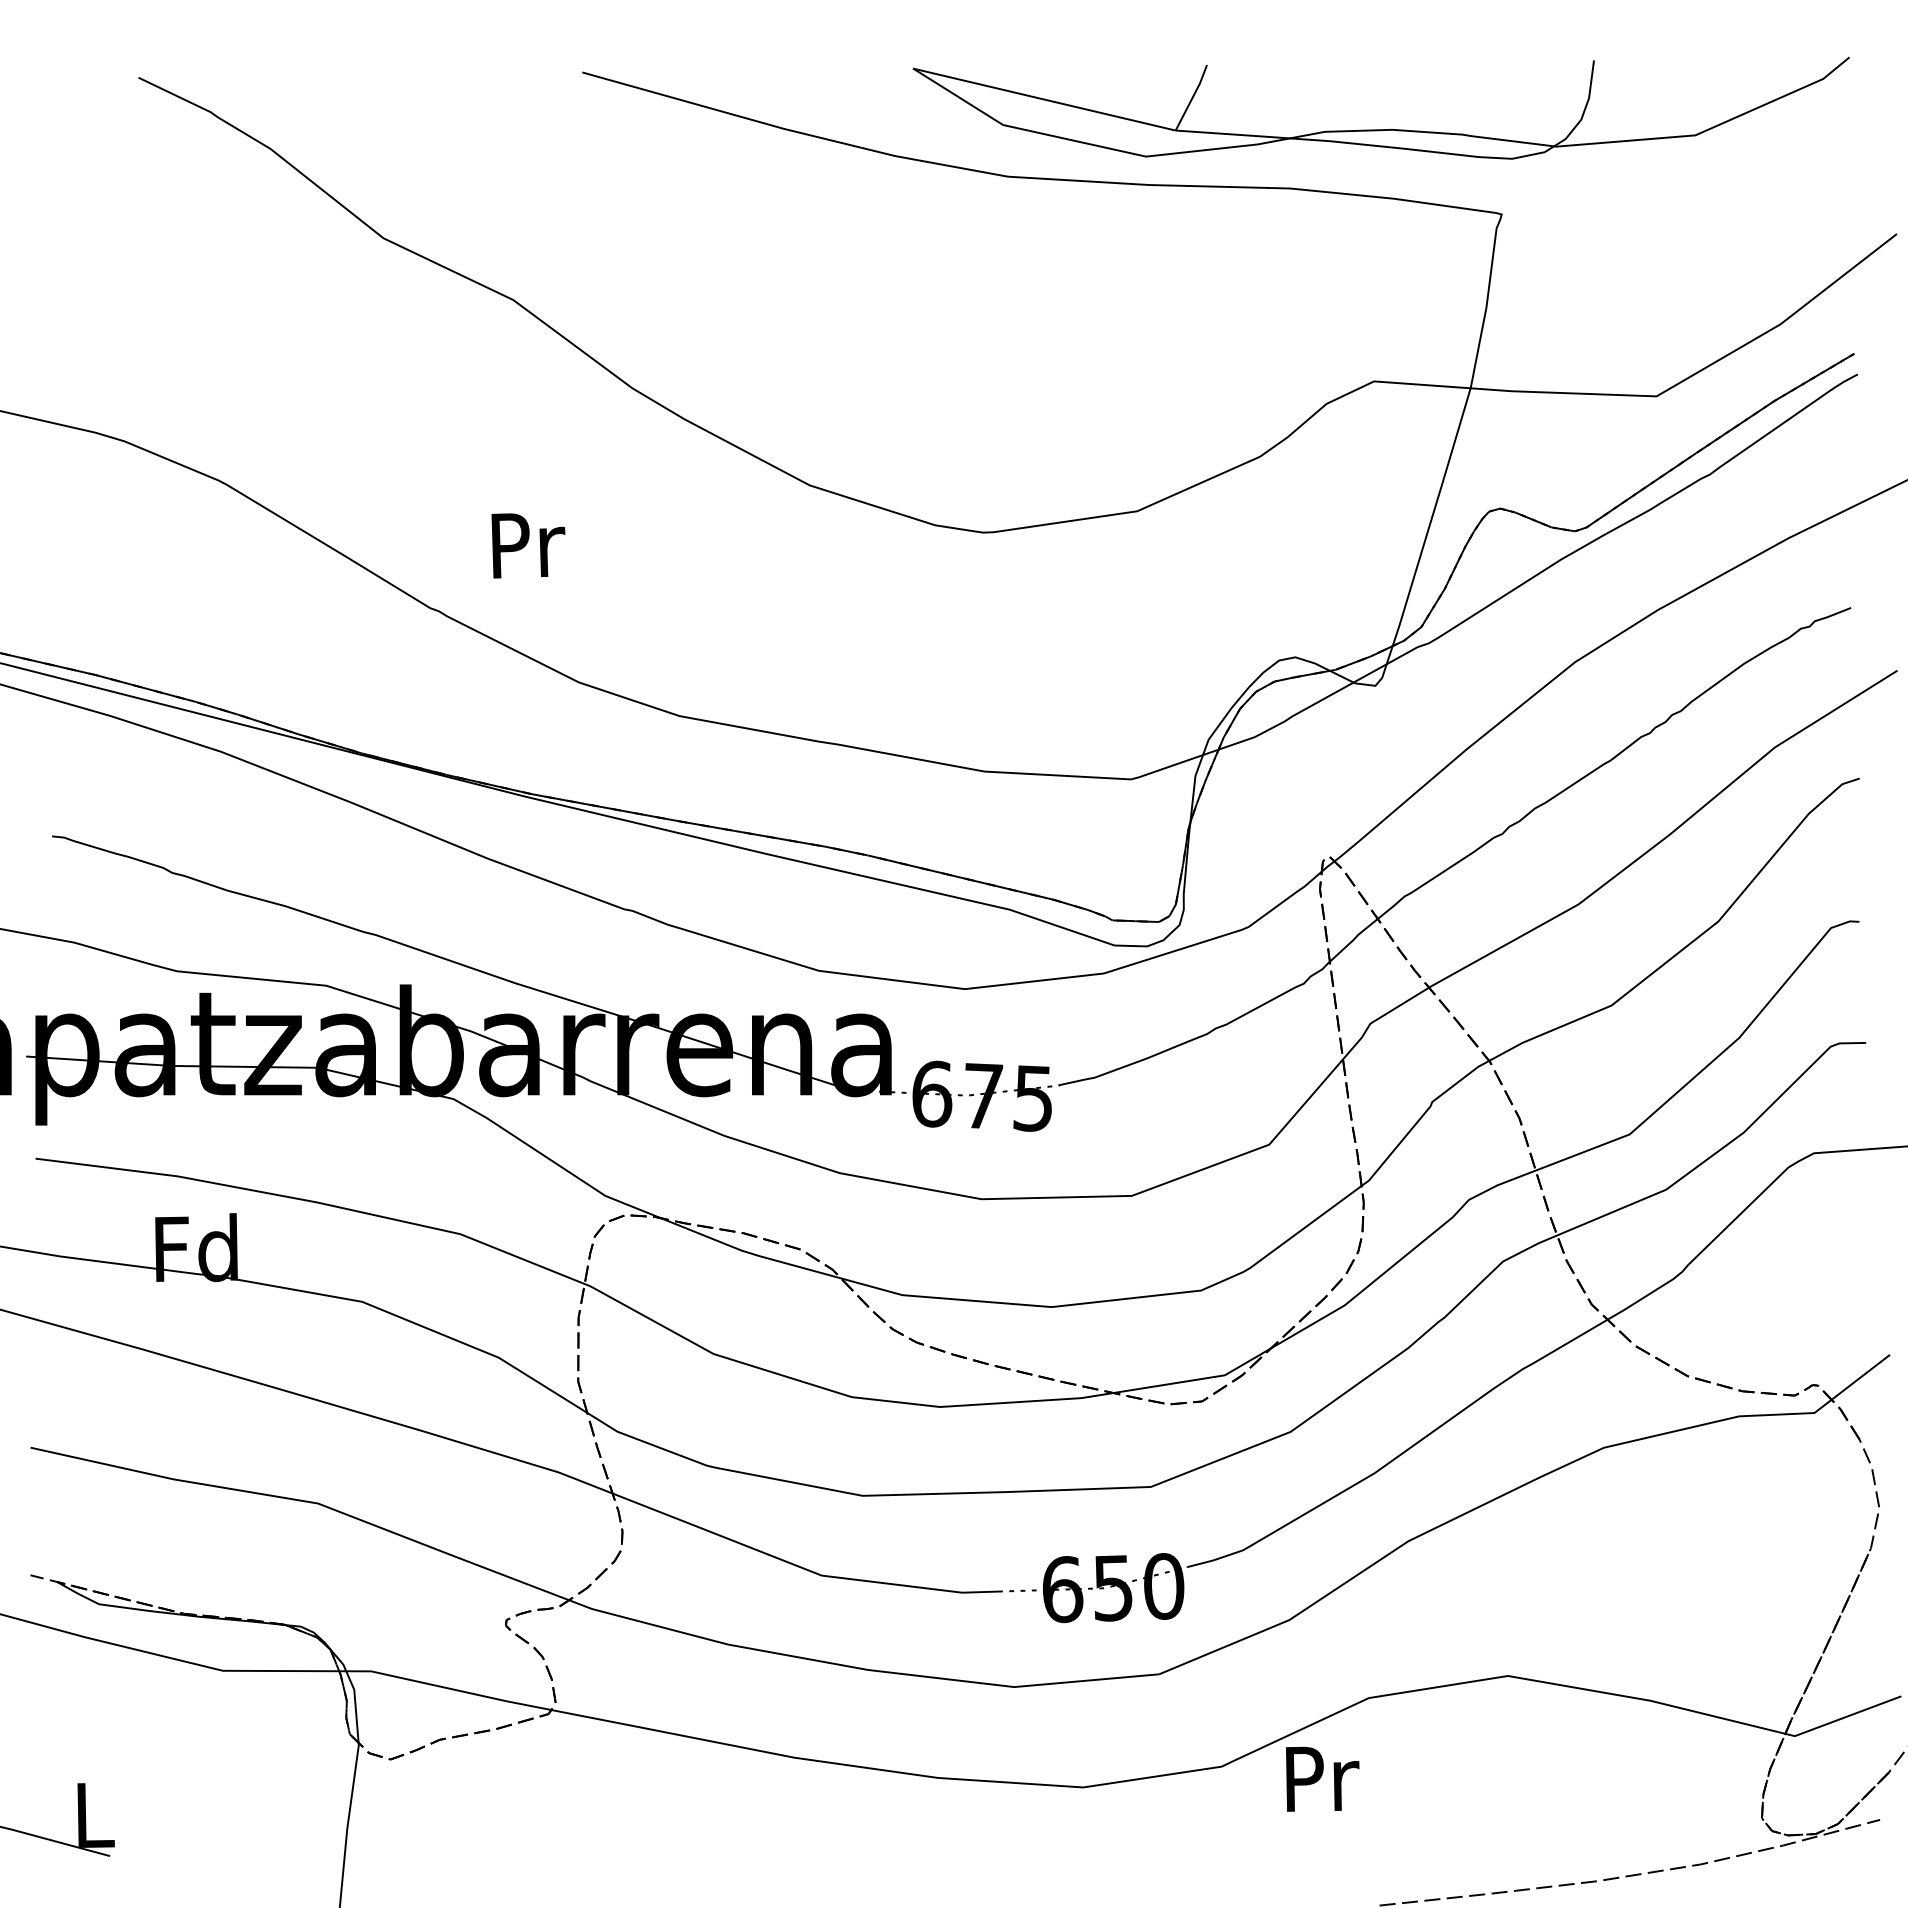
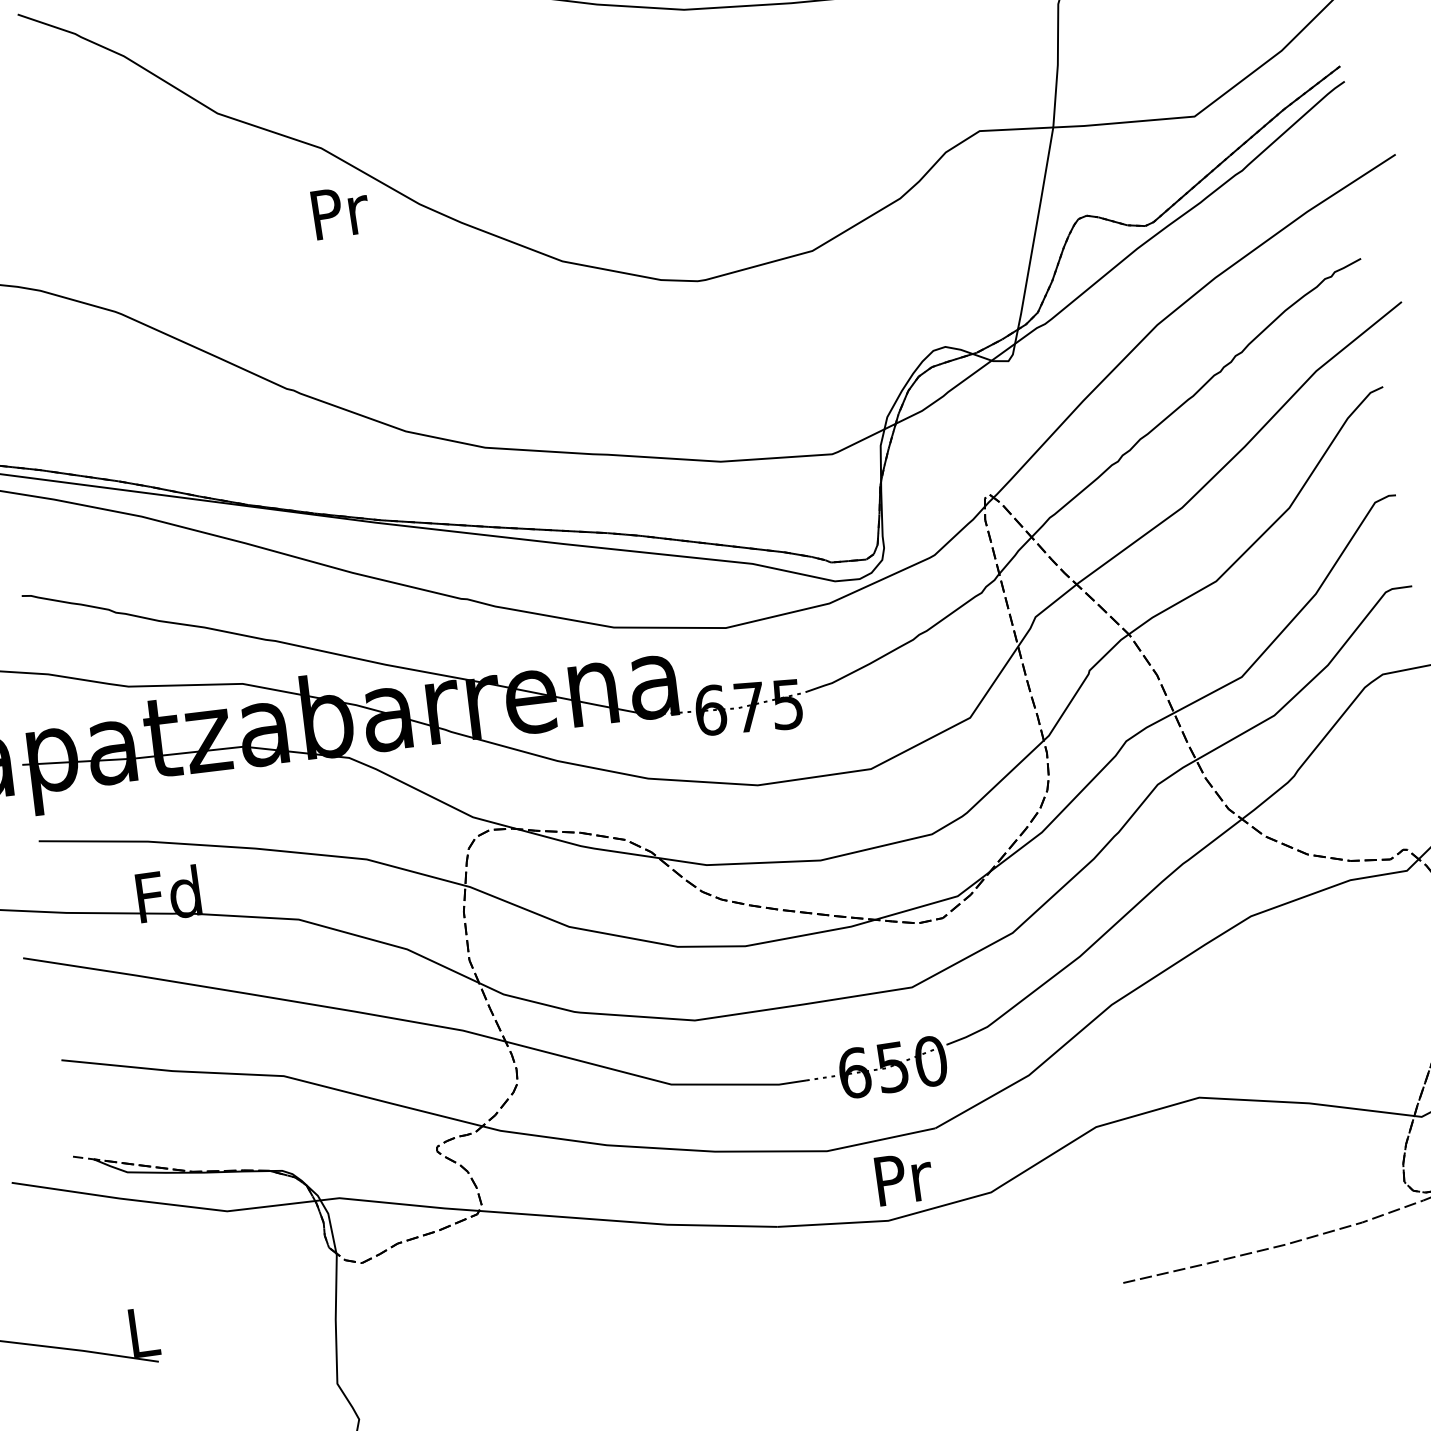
text: (528, 545) -> (340, 212), moved
text: (1322, 1778) -> (904, 1178), moved

